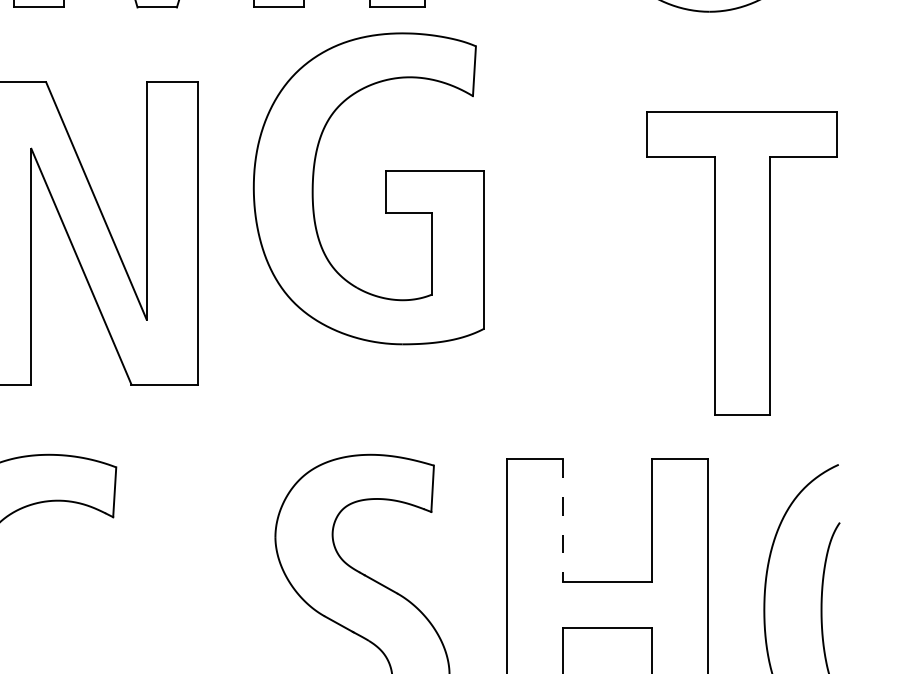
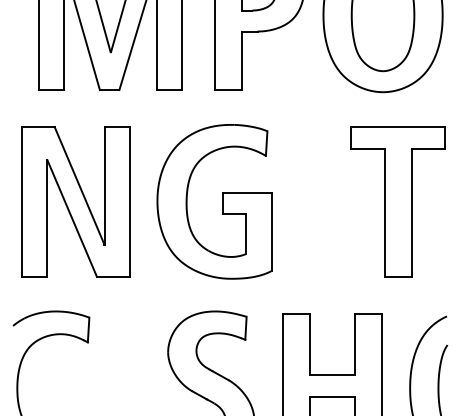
part: (385, 188) -> (222, 201), moved
part: (740, 262) -> (397, 201), moved
line: (563, 521) -> (310, 344), dashed -> solid

